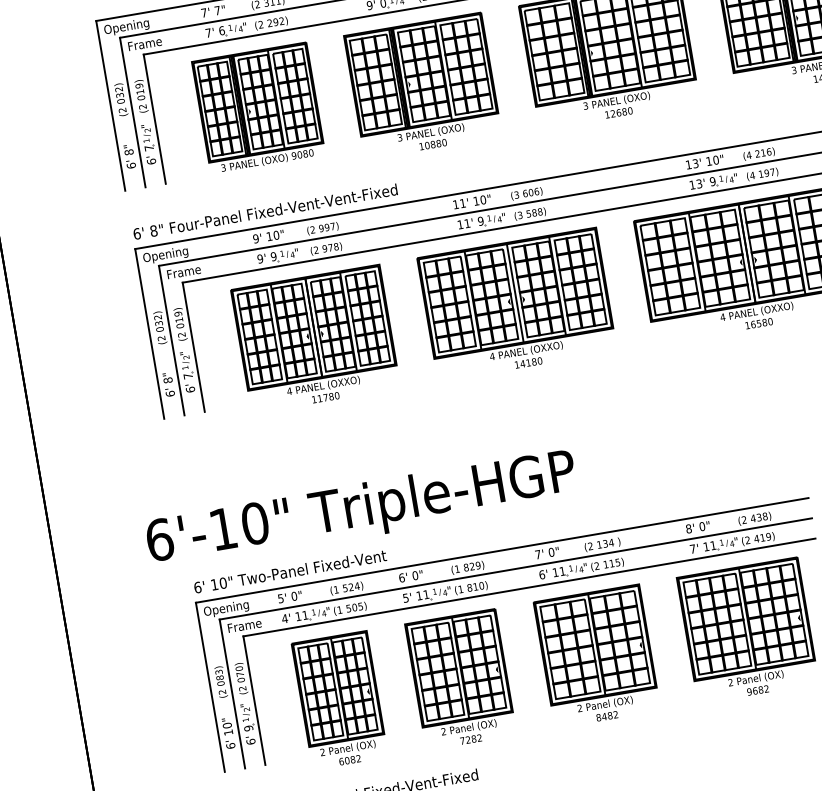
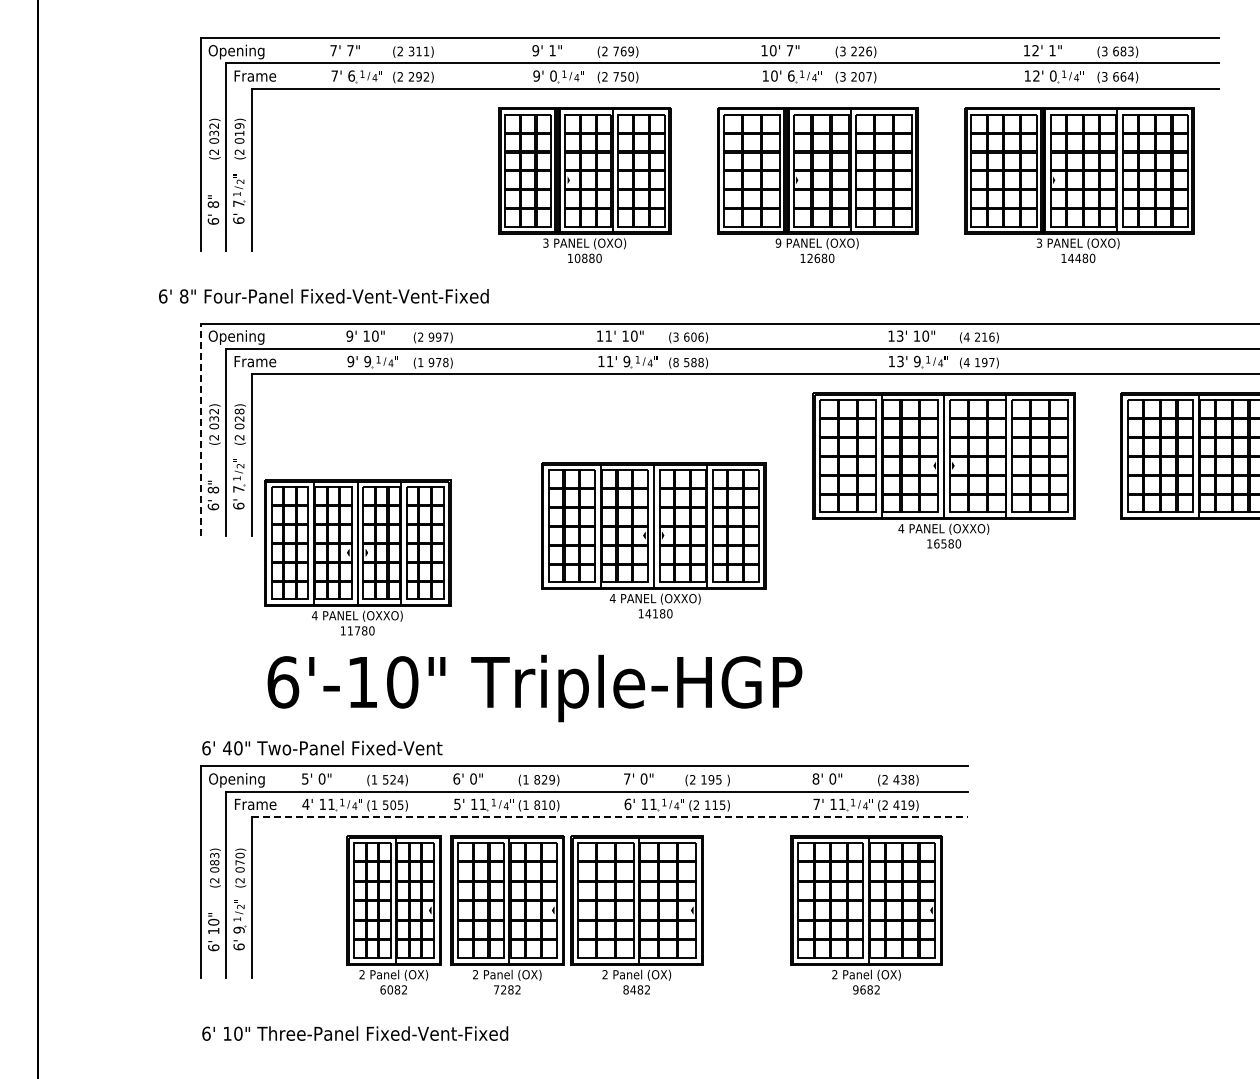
text: (585, 105) -> (778, 242), 3 -> 9
part: (259, 108) -> (380, 178), removed
text: (265, 212) -> (323, 296), moved
text: (519, 215) -> (675, 362), (3 -> (8
text: (315, 249) -> (420, 361), (2 -> (1
part: (516, 304) -> (653, 540), moved
text: (178, 316) -> (239, 414), 019) -> 028)
line: (149, 333) -> (200, 429), solid -> dashed
part: (315, 339) -> (357, 557), moved
text: (361, 510) -> (534, 688), moved
text: (607, 543) -> (714, 779), 134 -> 195
text: (214, 584) -> (227, 748), 10" -> 40"
line: (530, 587) -> (610, 817), solid -> dashed
part: (596, 656) -> (636, 914), moved
part: (339, 700) -> (393, 914), moved

